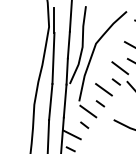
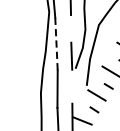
line: (68, 44) -> (70, 28), removed
line: (53, 58) -> (56, 44), solid -> dashed
line: (64, 100) -> (71, 86), removed

